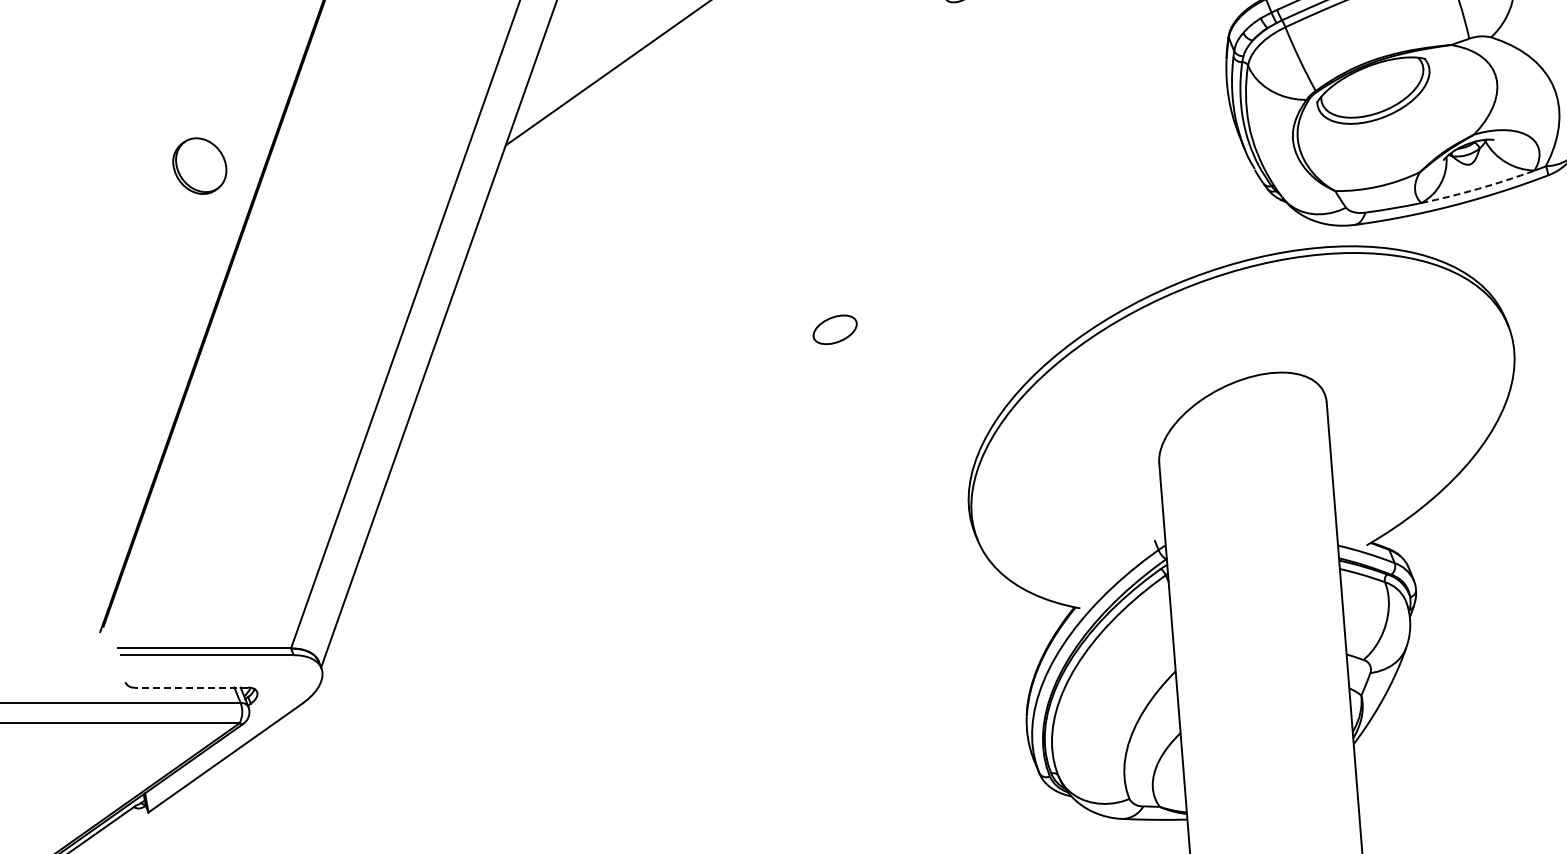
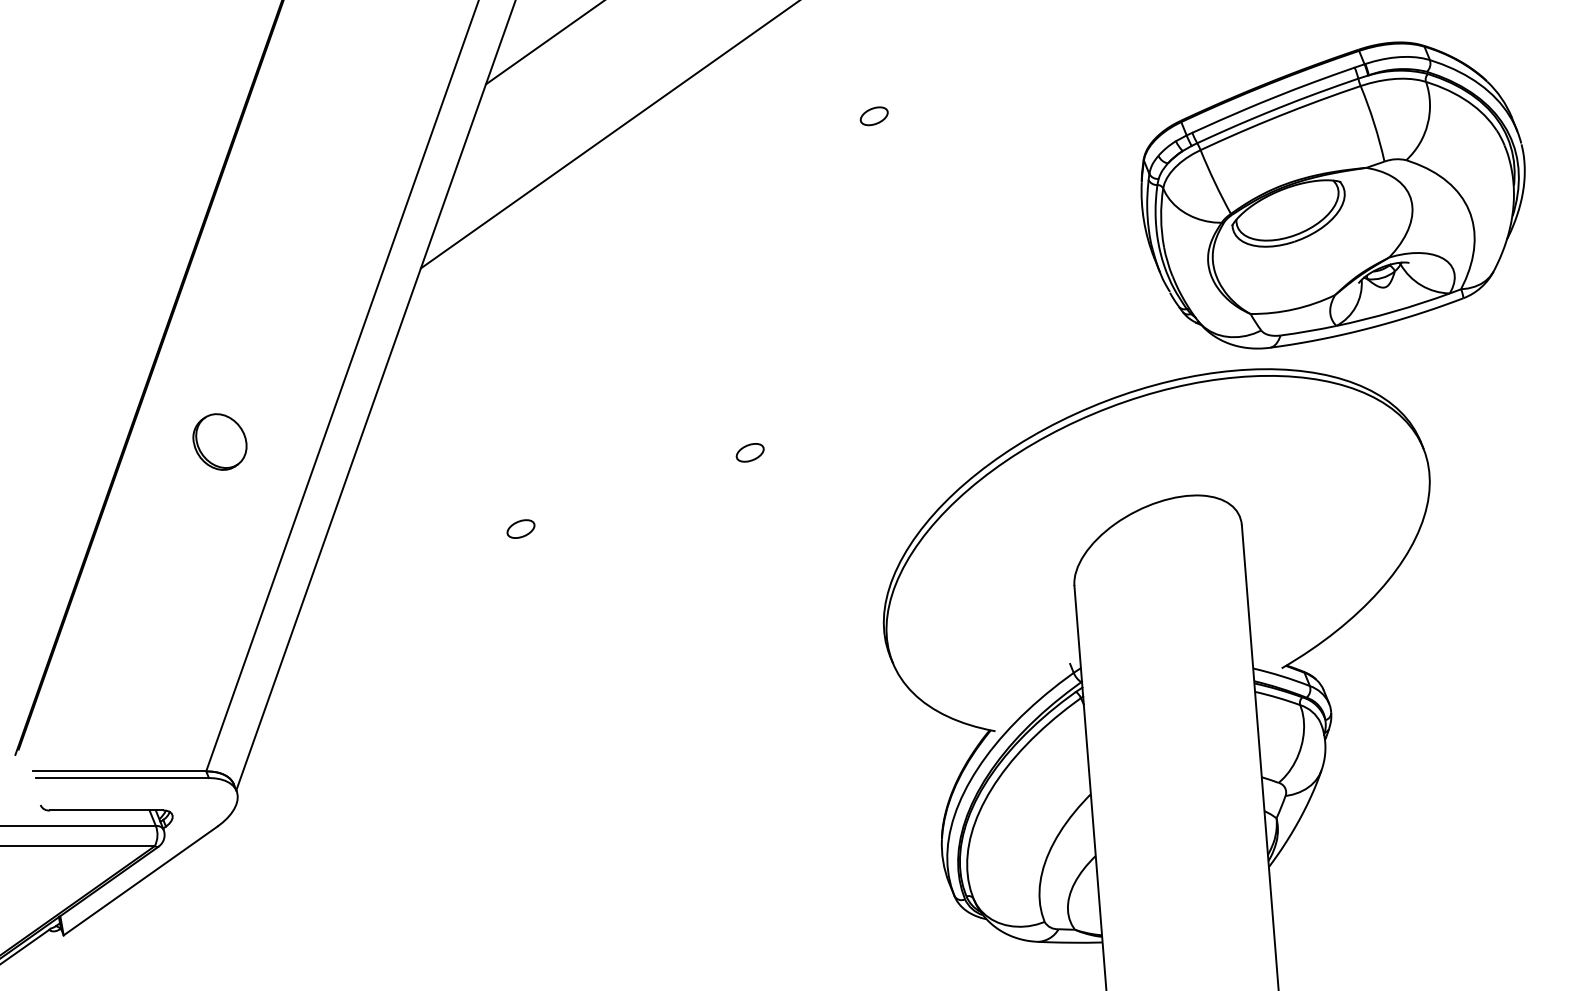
part: (199, 165) -> (219, 441), moved
arc: (1478, 188) -> (1393, 311), dashed -> solid
part: (834, 329) -> (749, 452), size x0.62
part: (605, 405) -> (520, 528), added
line: (191, 687) -> (106, 810), dashed -> solid

